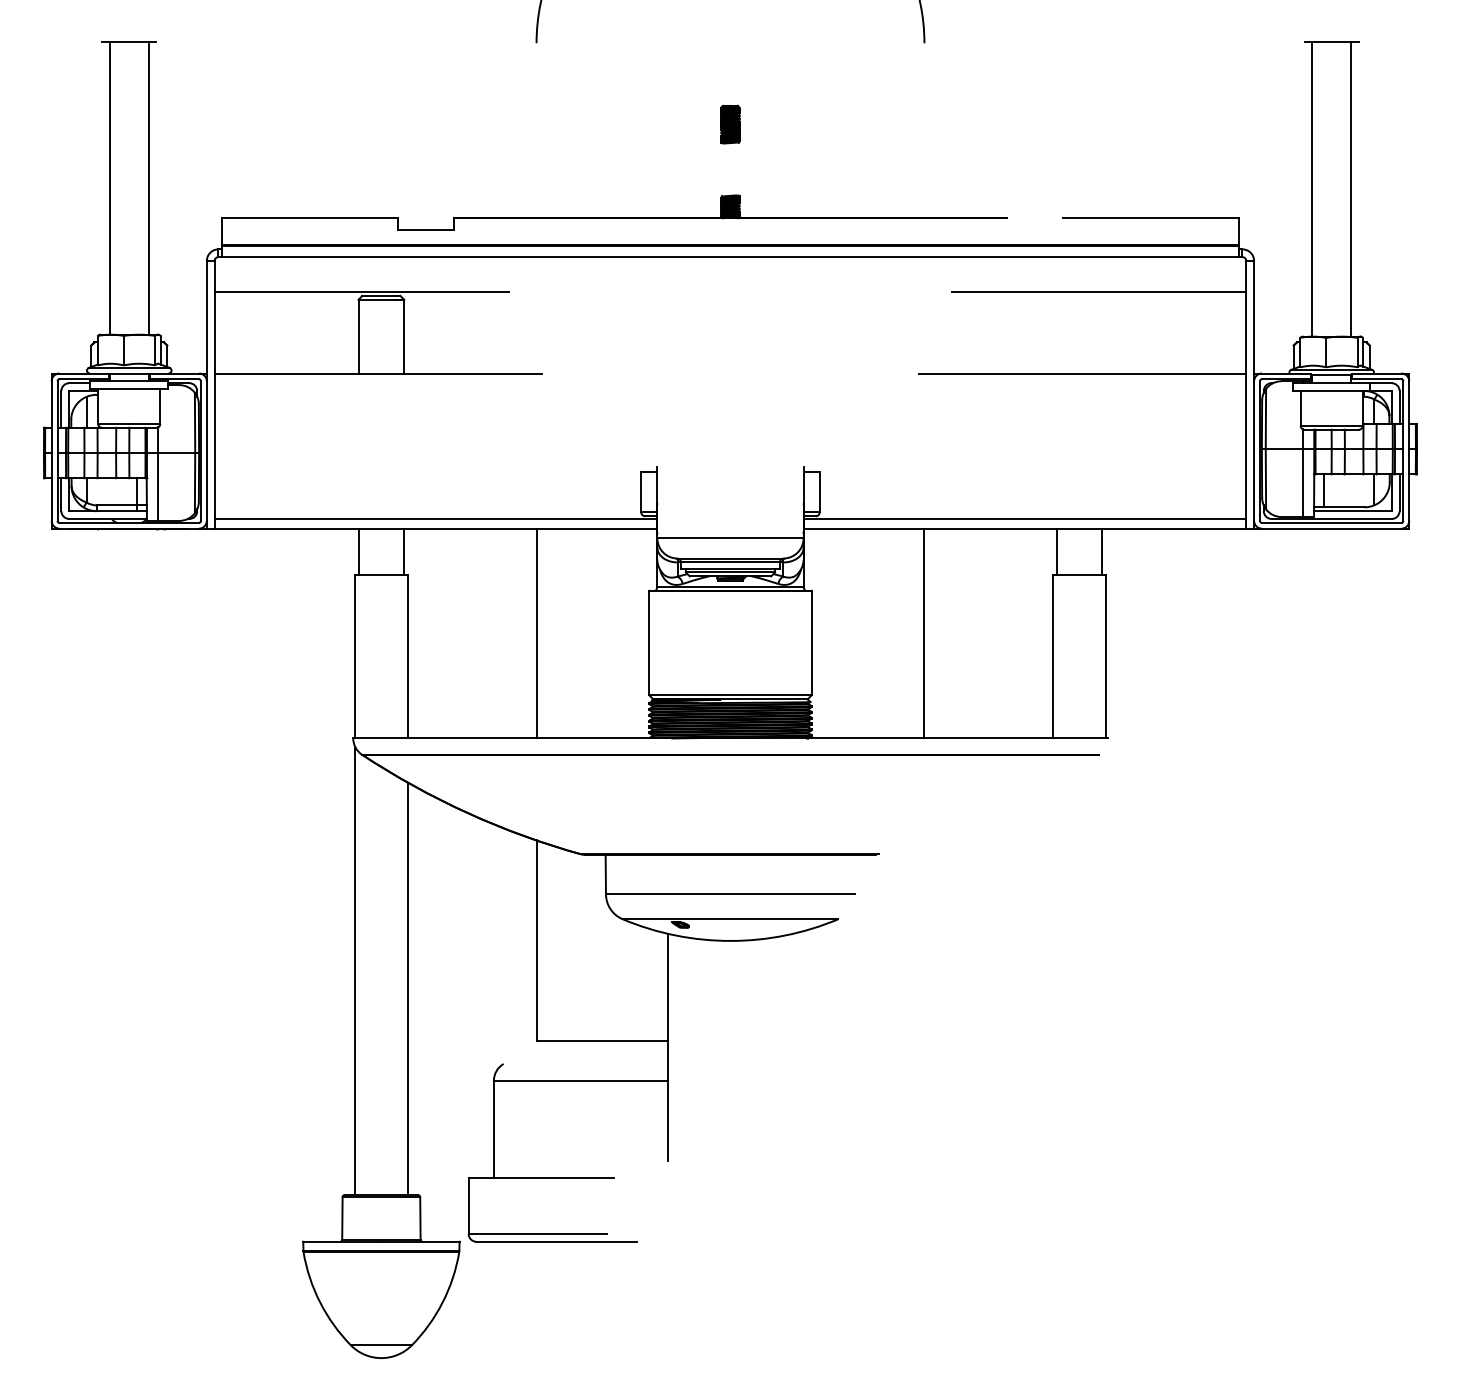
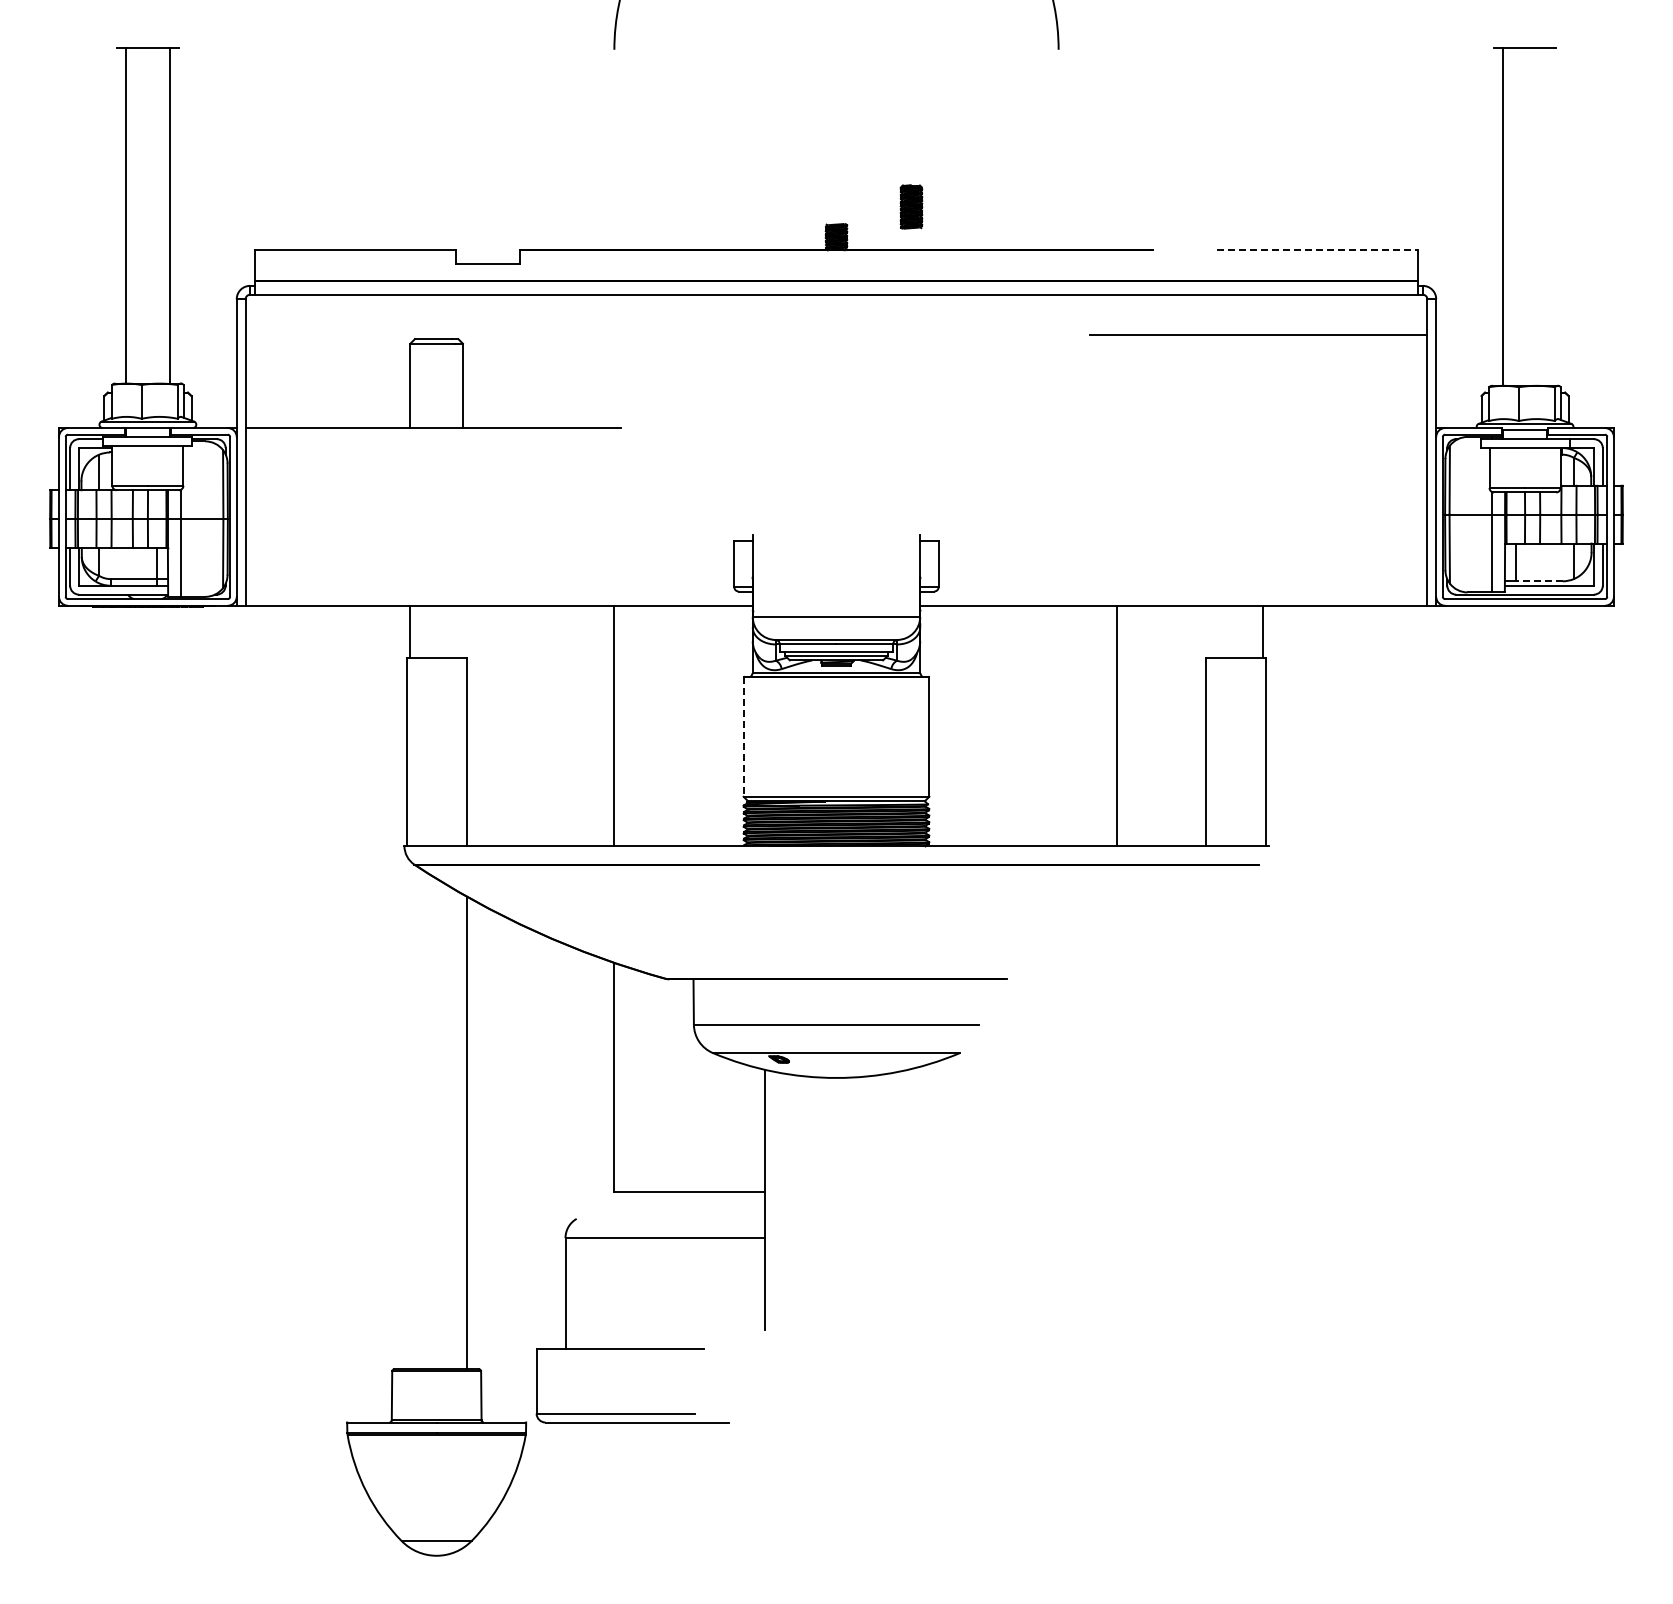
part: (730, 124) -> (911, 206), moved
line: (1351, 188) -> (1547, 216), removed
line: (1150, 218) -> (1317, 250), solid -> dashed
line: (362, 291) -> (414, 334), removed
line: (1082, 373) -> (1239, 428), removed
line: (1343, 507) -> (1538, 581), solid -> dashed
line: (435, 518) -> (498, 594), removed
line: (1024, 518) -> (1173, 594), removed
line: (403, 551) -> (462, 631), removed
line: (1057, 551) -> (1210, 631), removed
line: (924, 633) -> (1116, 725), moved
line: (649, 642) -> (743, 736), solid -> dashed
line: (355, 971) -> (406, 1112), removed

